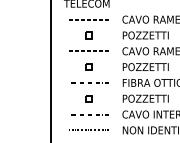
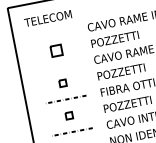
line: (88, 19) -> (53, 34), removed
part: (88, 35) -> (56, 50), size x1.6
line: (88, 51) -> (59, 67), removed

